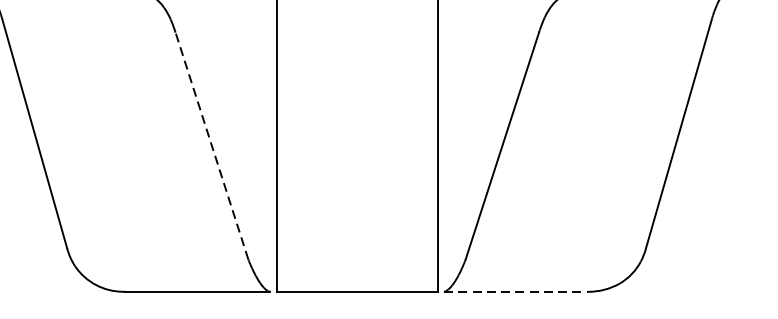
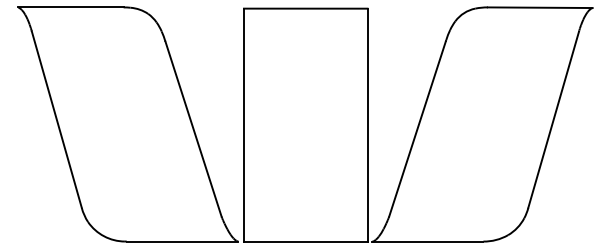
line: (211, 146) -> (193, 129), dashed -> solid
line: (516, 291) -> (428, 241), dashed -> solid

